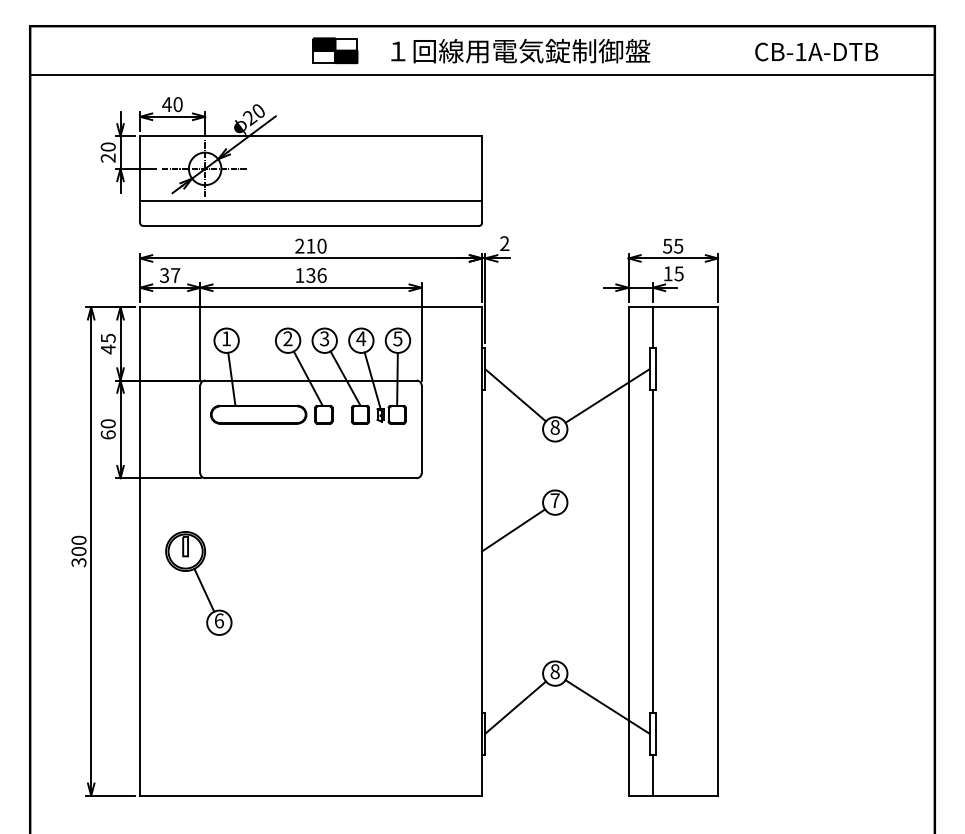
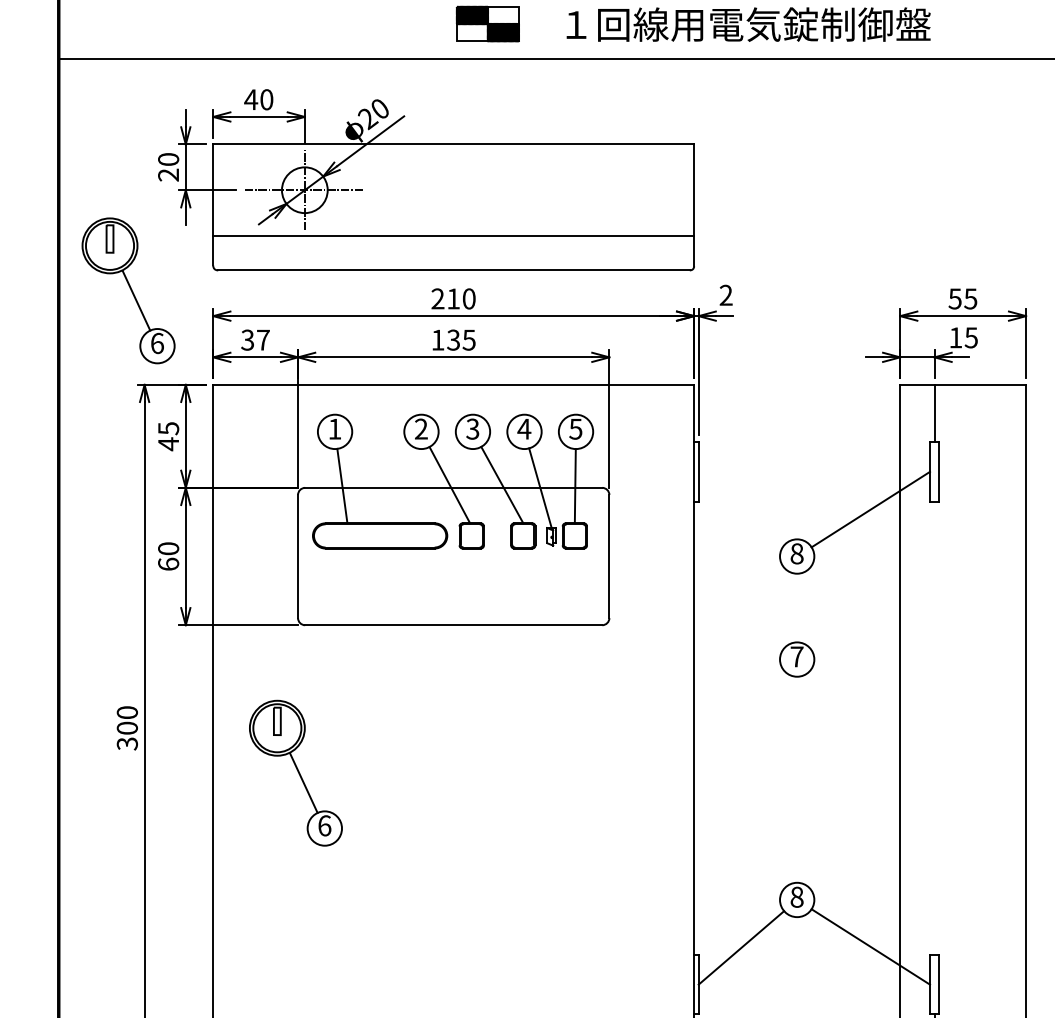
part: (79, 240) -> (128, 290), added
text: (321, 275) -> (468, 340), 136 -> 135
line: (515, 395) -> (741, 508), removed
line: (513, 530) -> (738, 698), removed
line: (652, 551) -> (933, 728), removed

